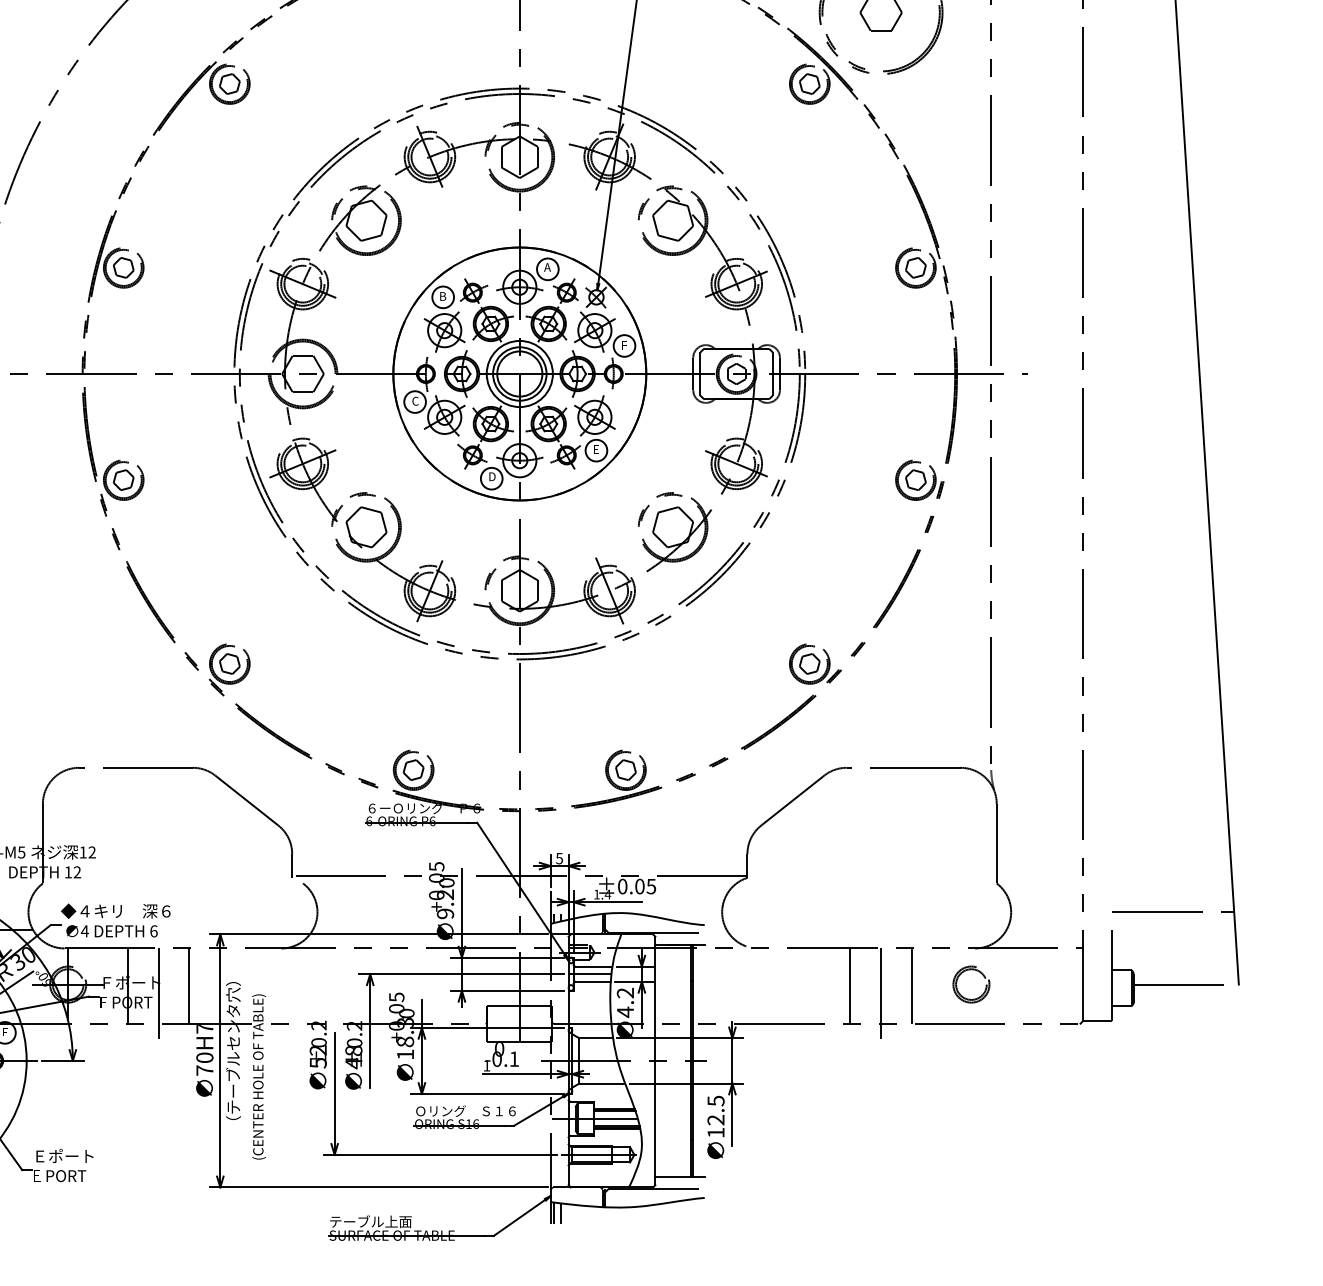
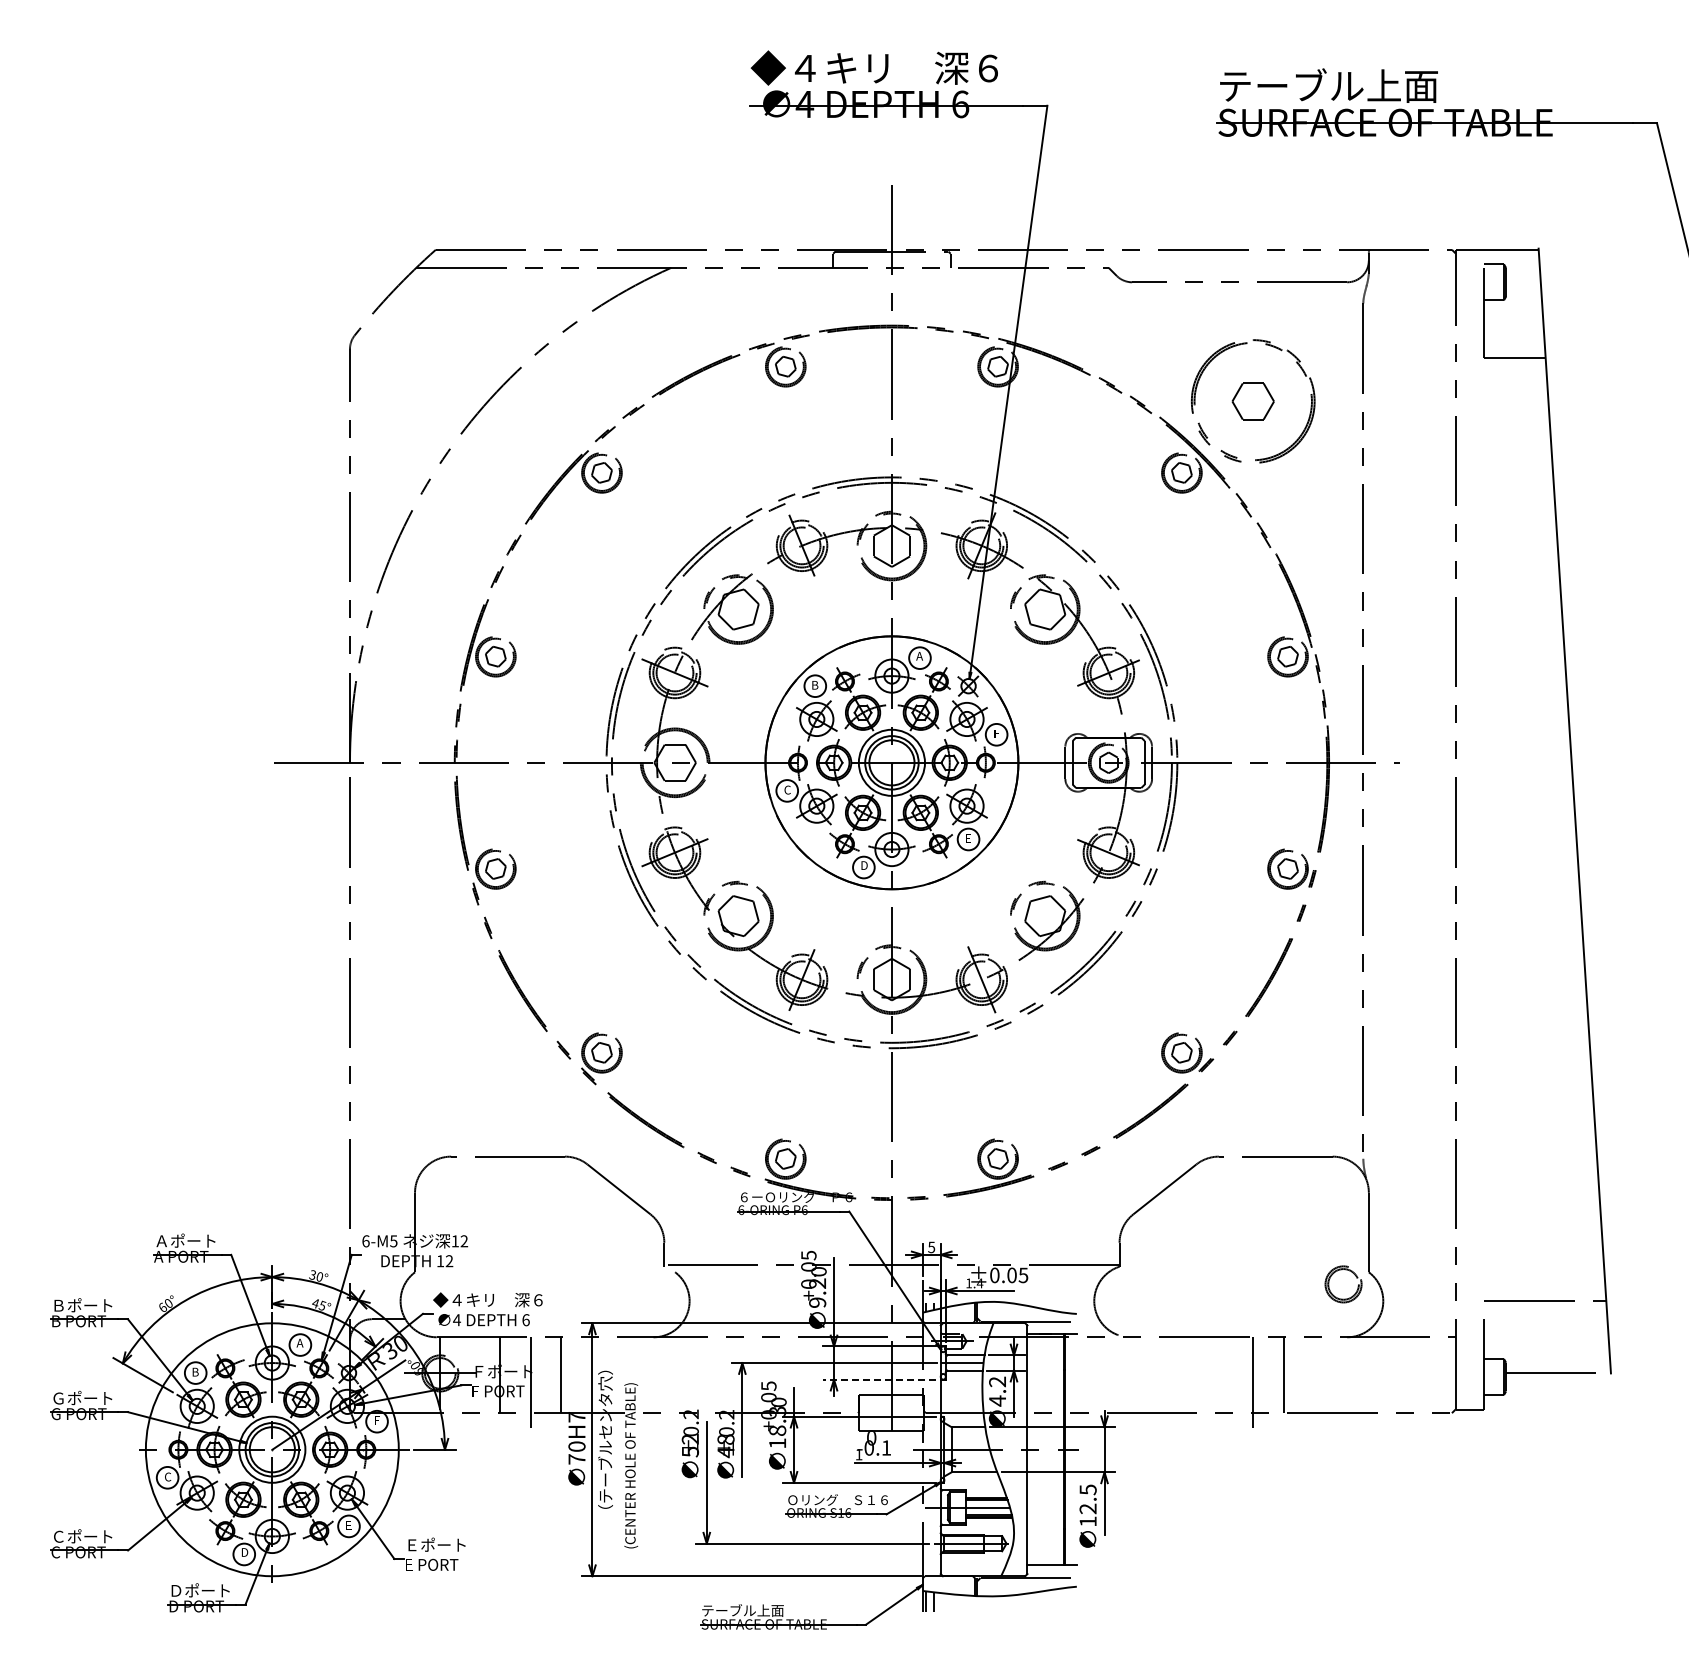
line: (850, 986) -> (1222, 1375), removed
part: (958, 989) -> (1330, 1289), moved
line: (507, 990) -> (879, 1379), solid -> dashed

